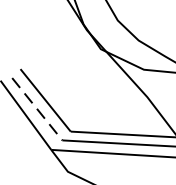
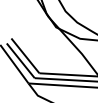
line: (38, 110) -> (21, 61), dashed -> solid

